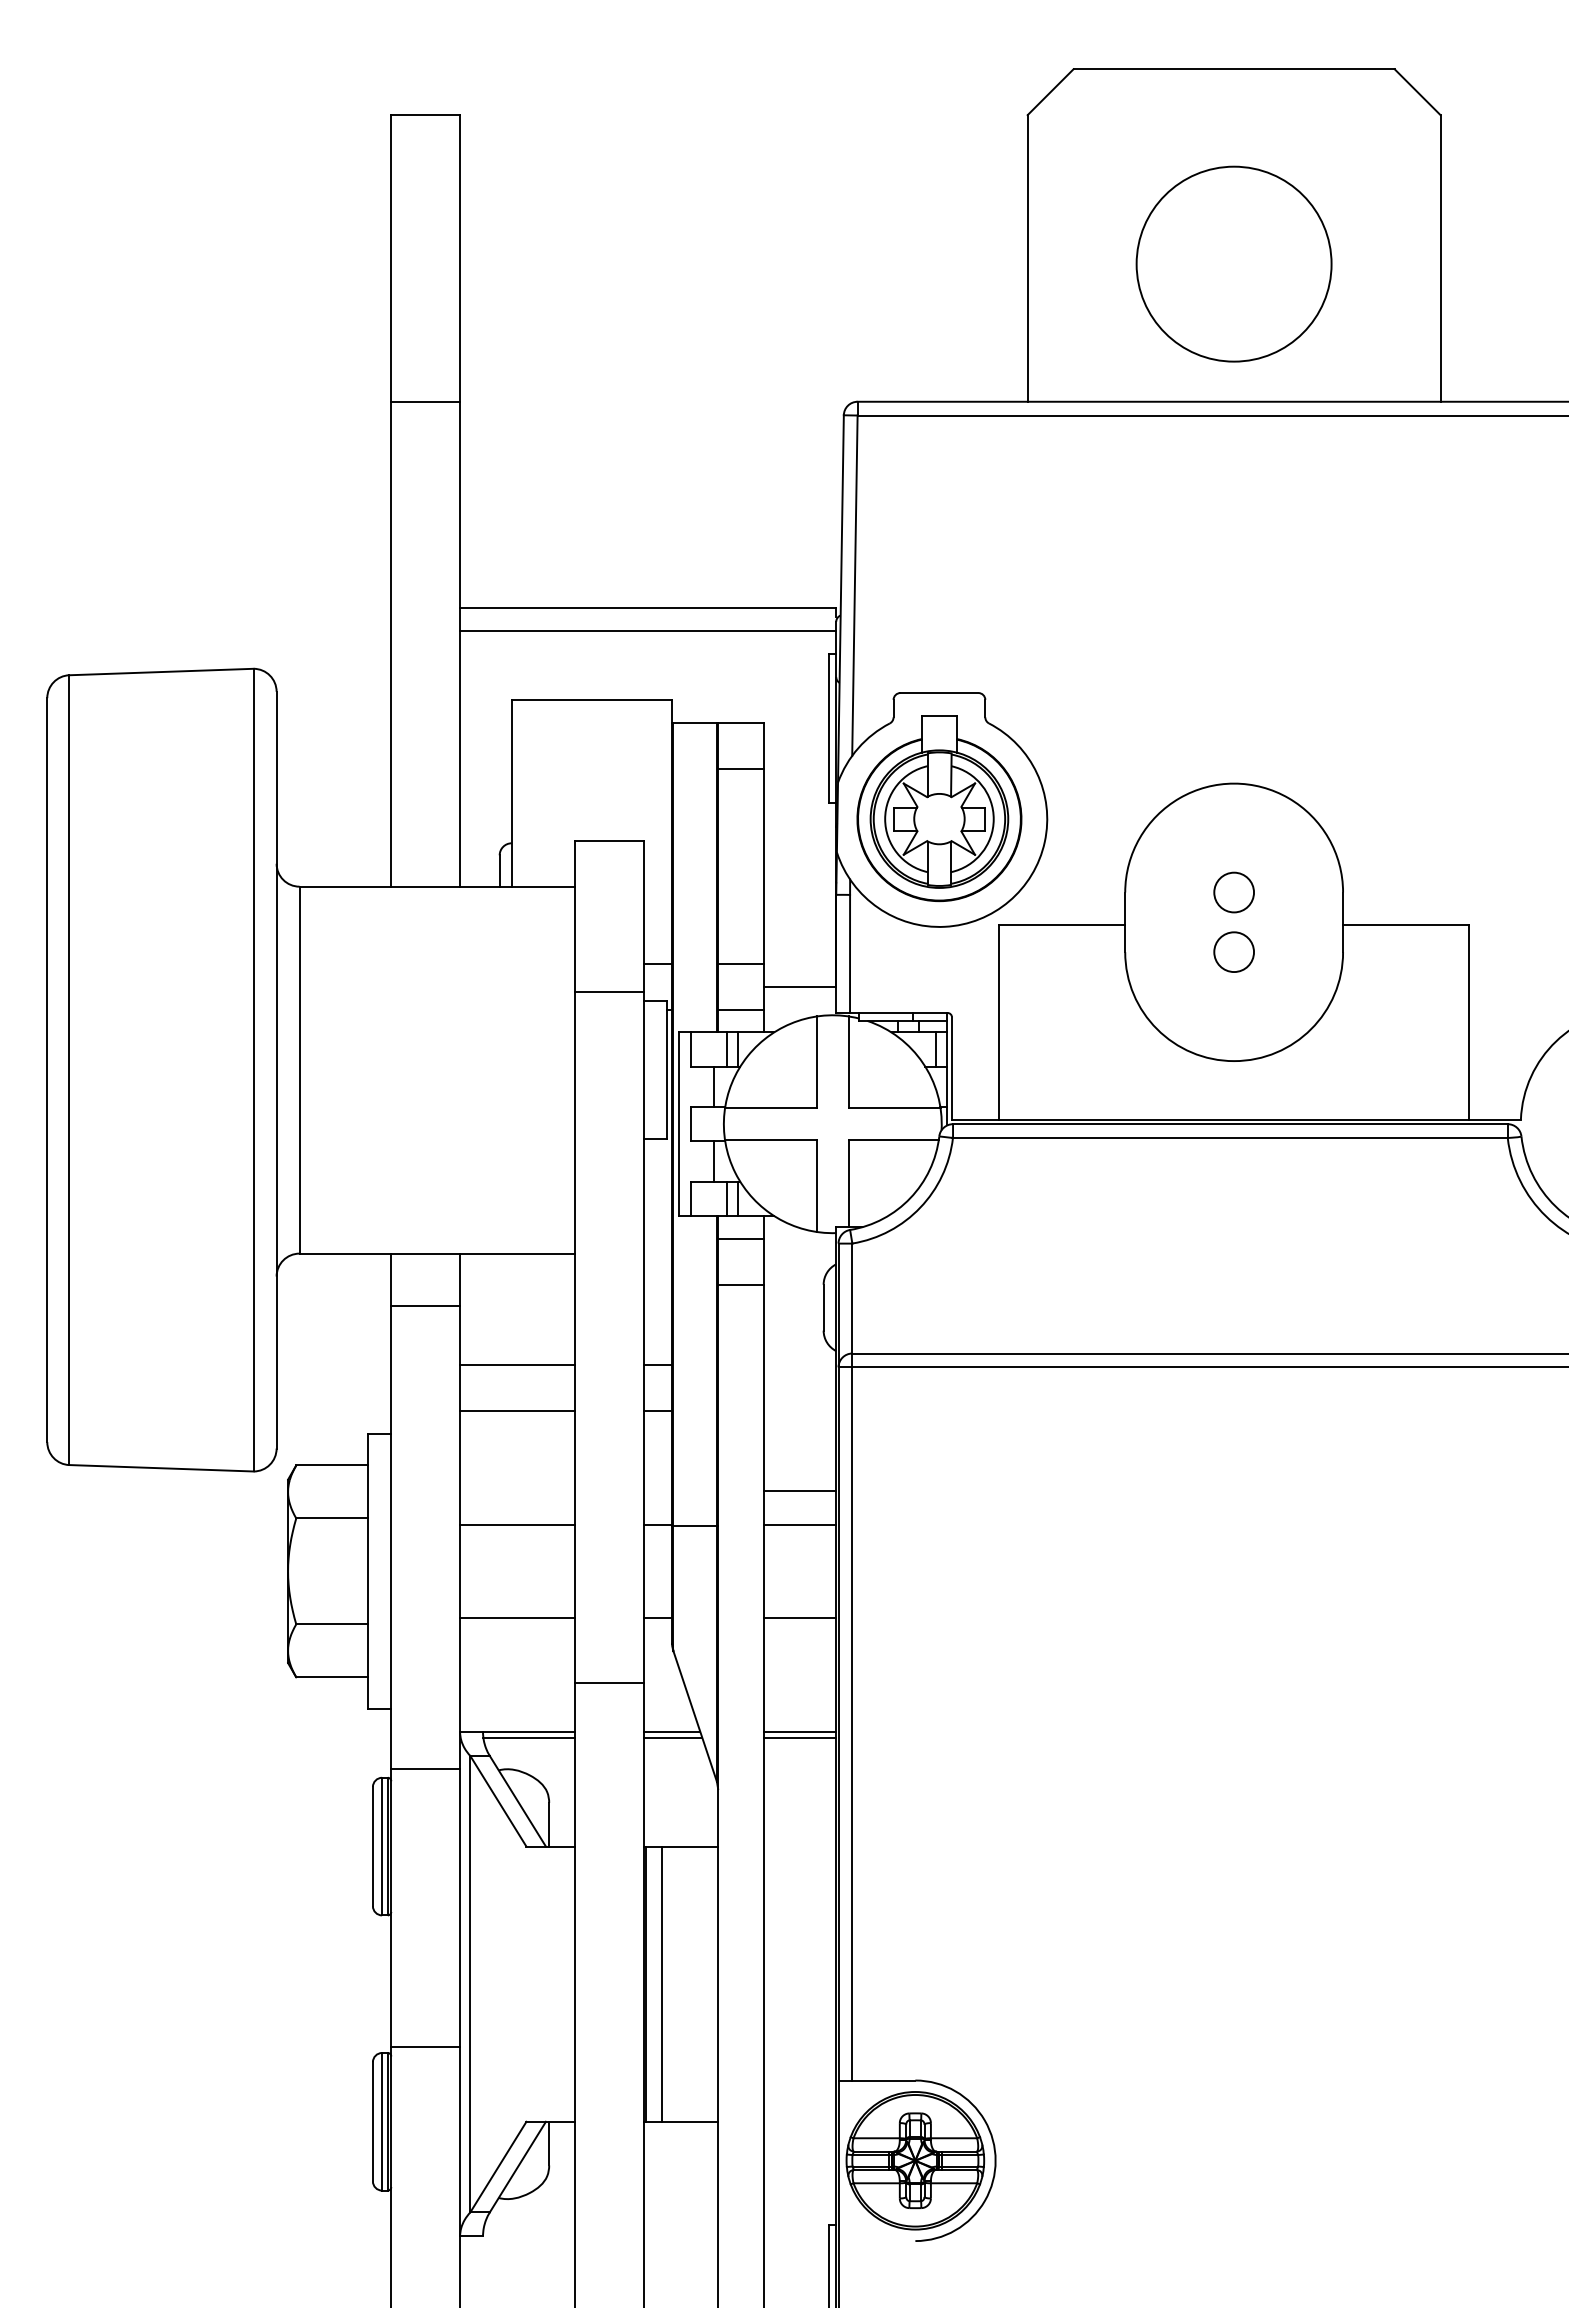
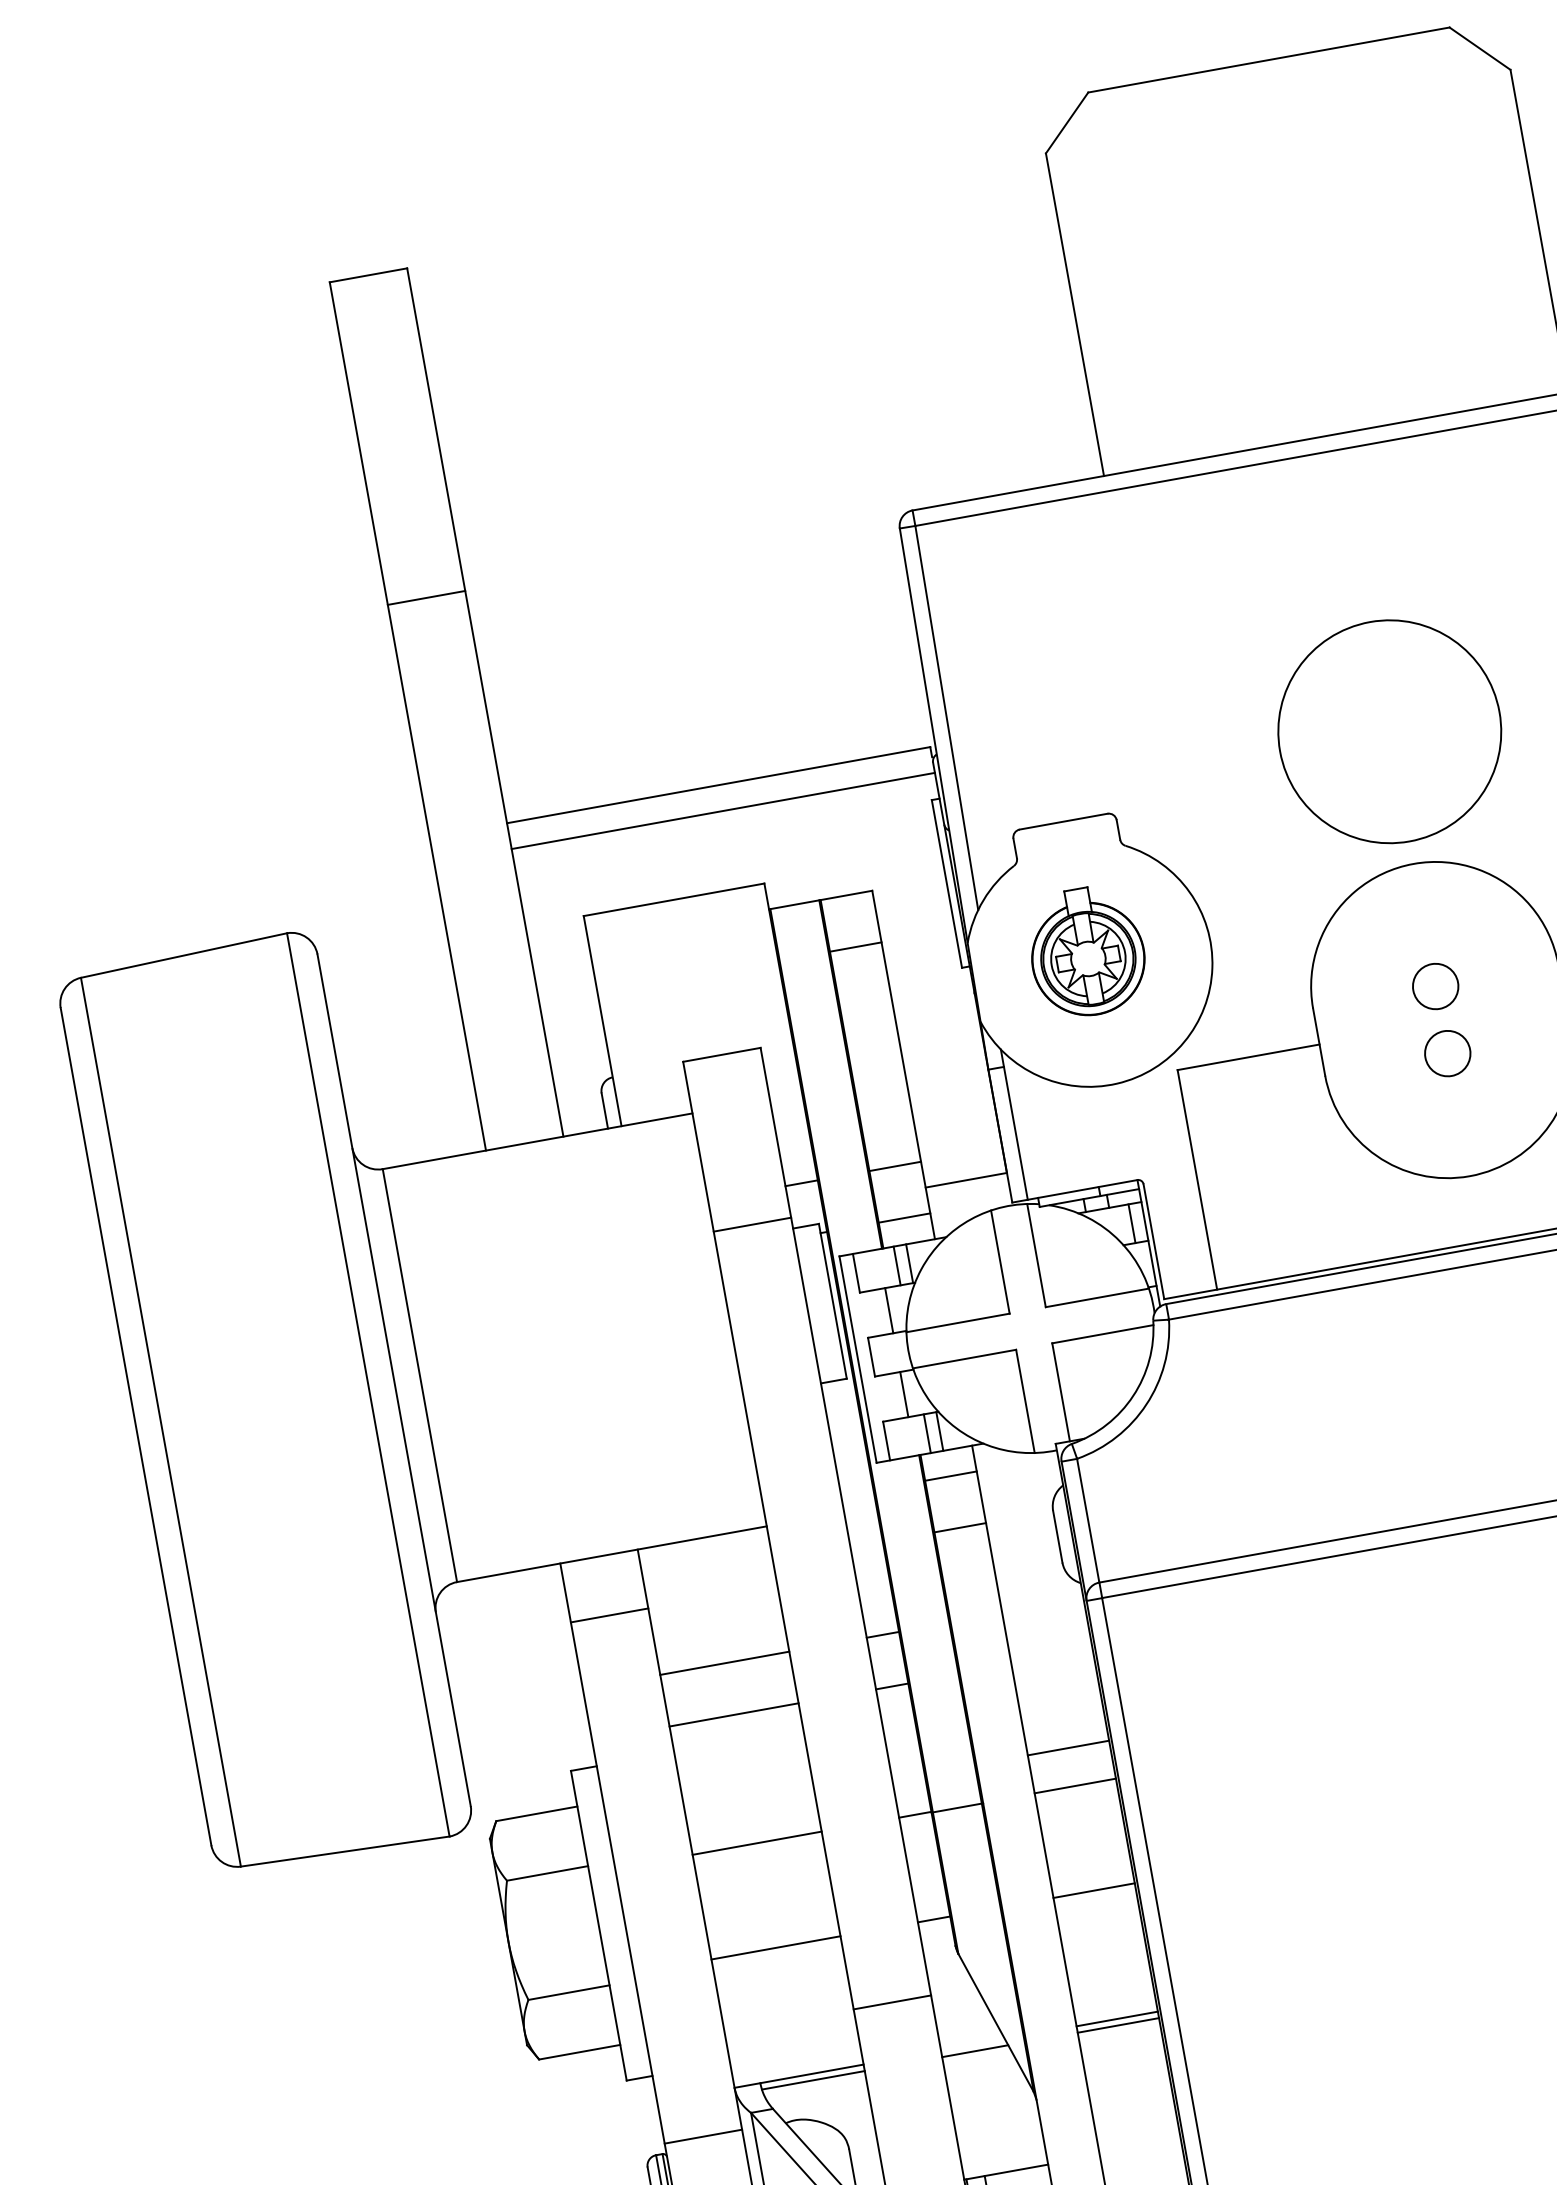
circle: (1233, 263) -> (1388, 731), moved
part: (939, 808) -> (1087, 951), size x0.6
line: (671, 1731) -> (972, 2044), removed

